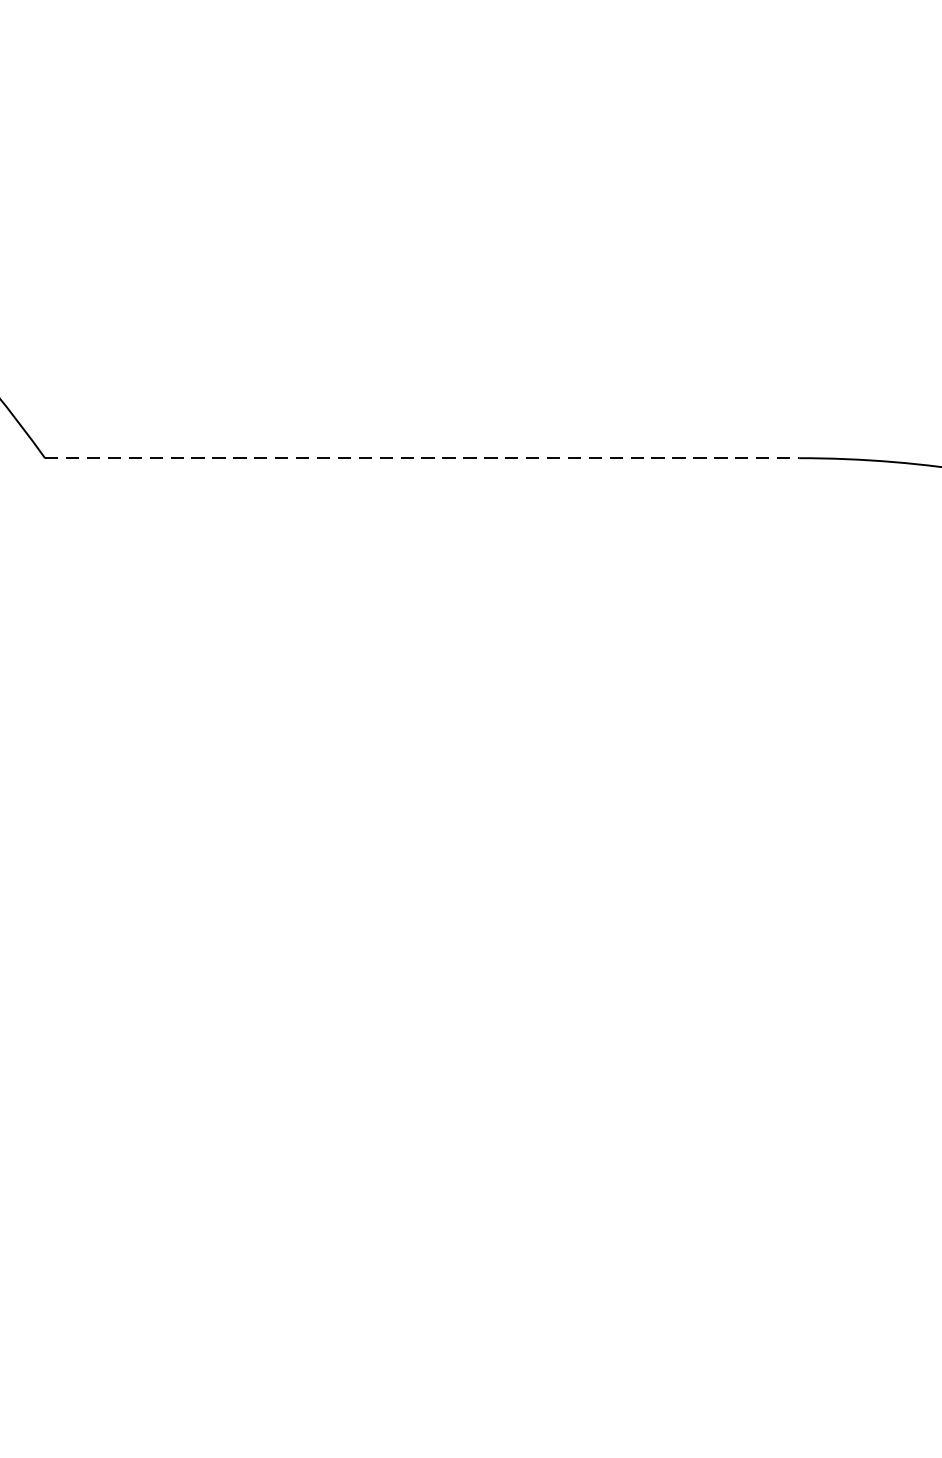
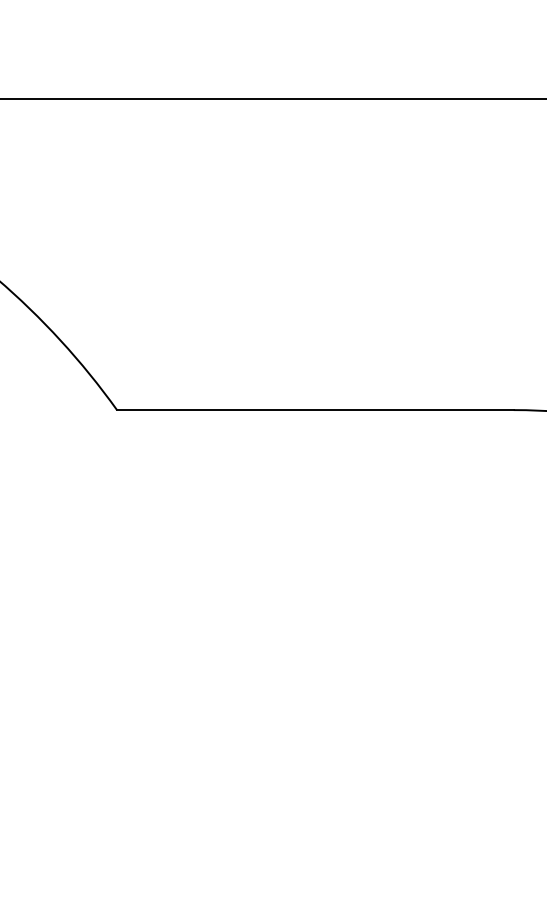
line: (422, 458) -> (315, 410), dashed -> solid

